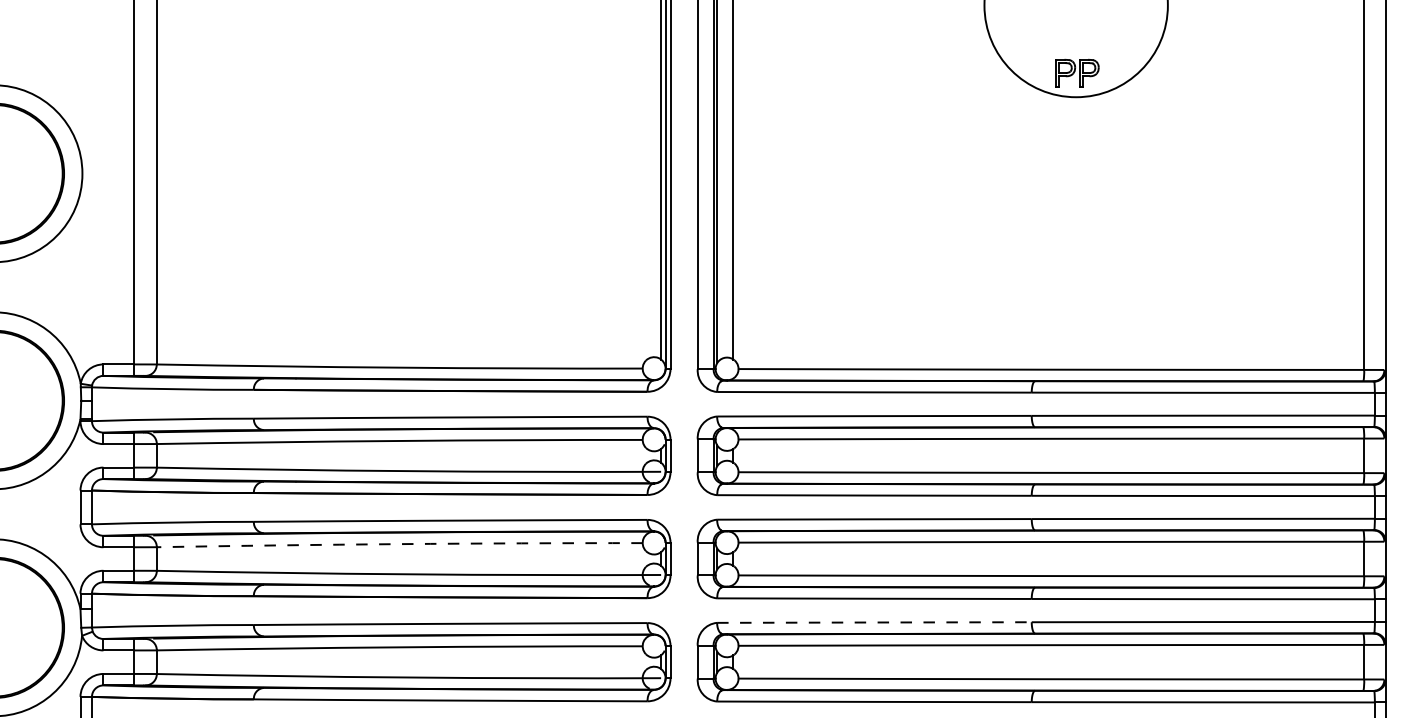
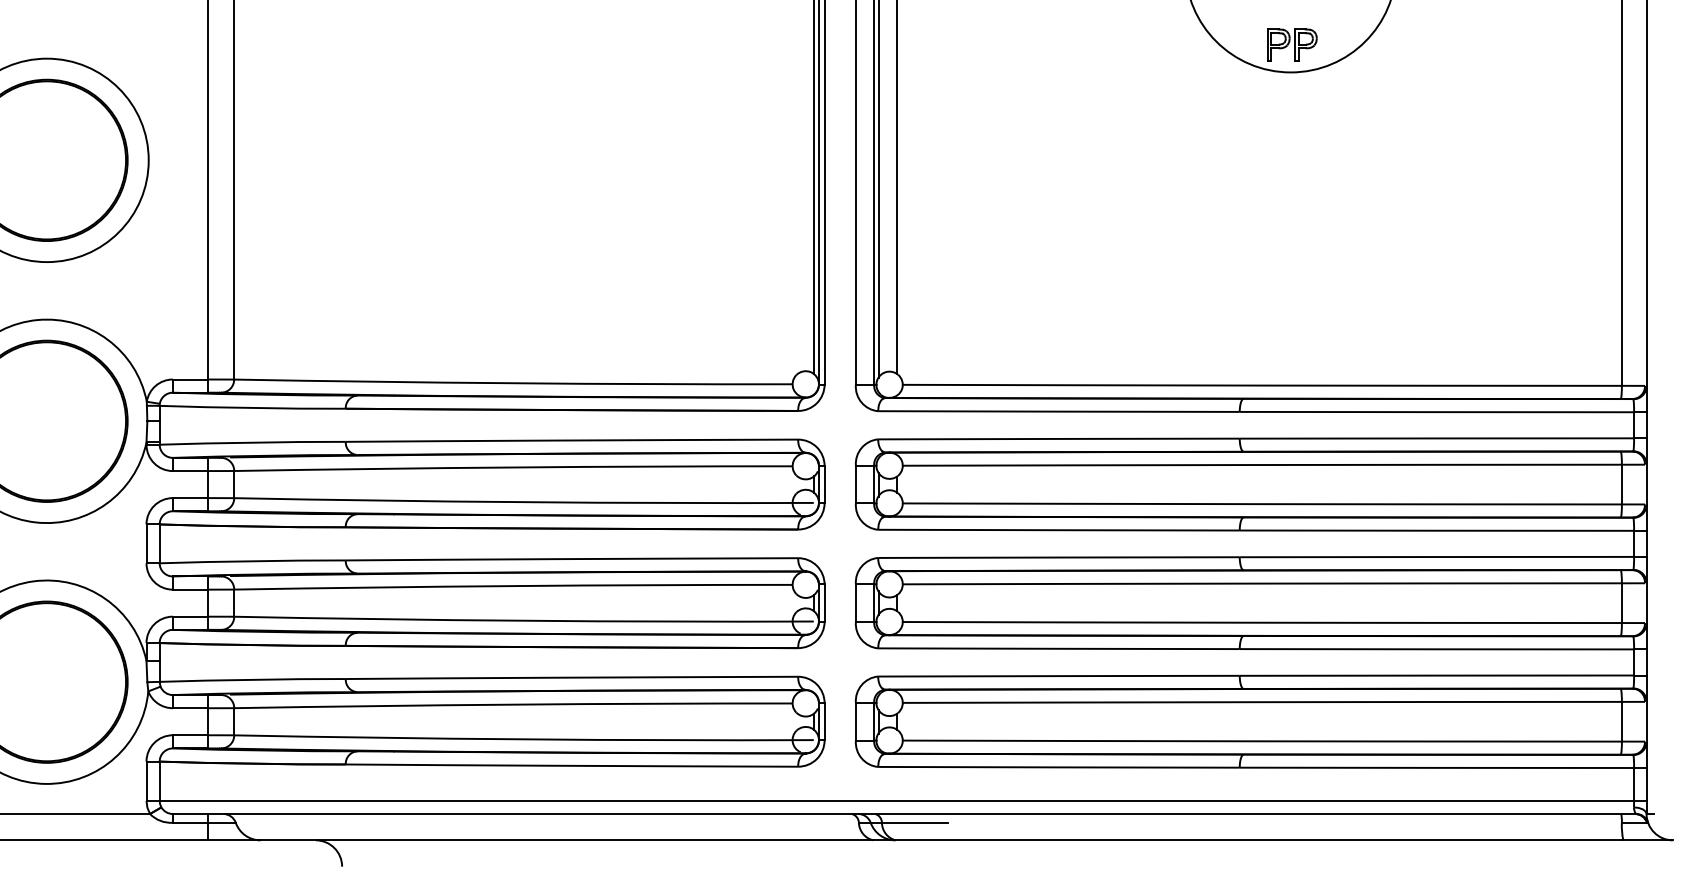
arc: (399, 544) -> (513, 586), dashed -> solid
line: (874, 622) -> (1058, 676), dashed -> solid

